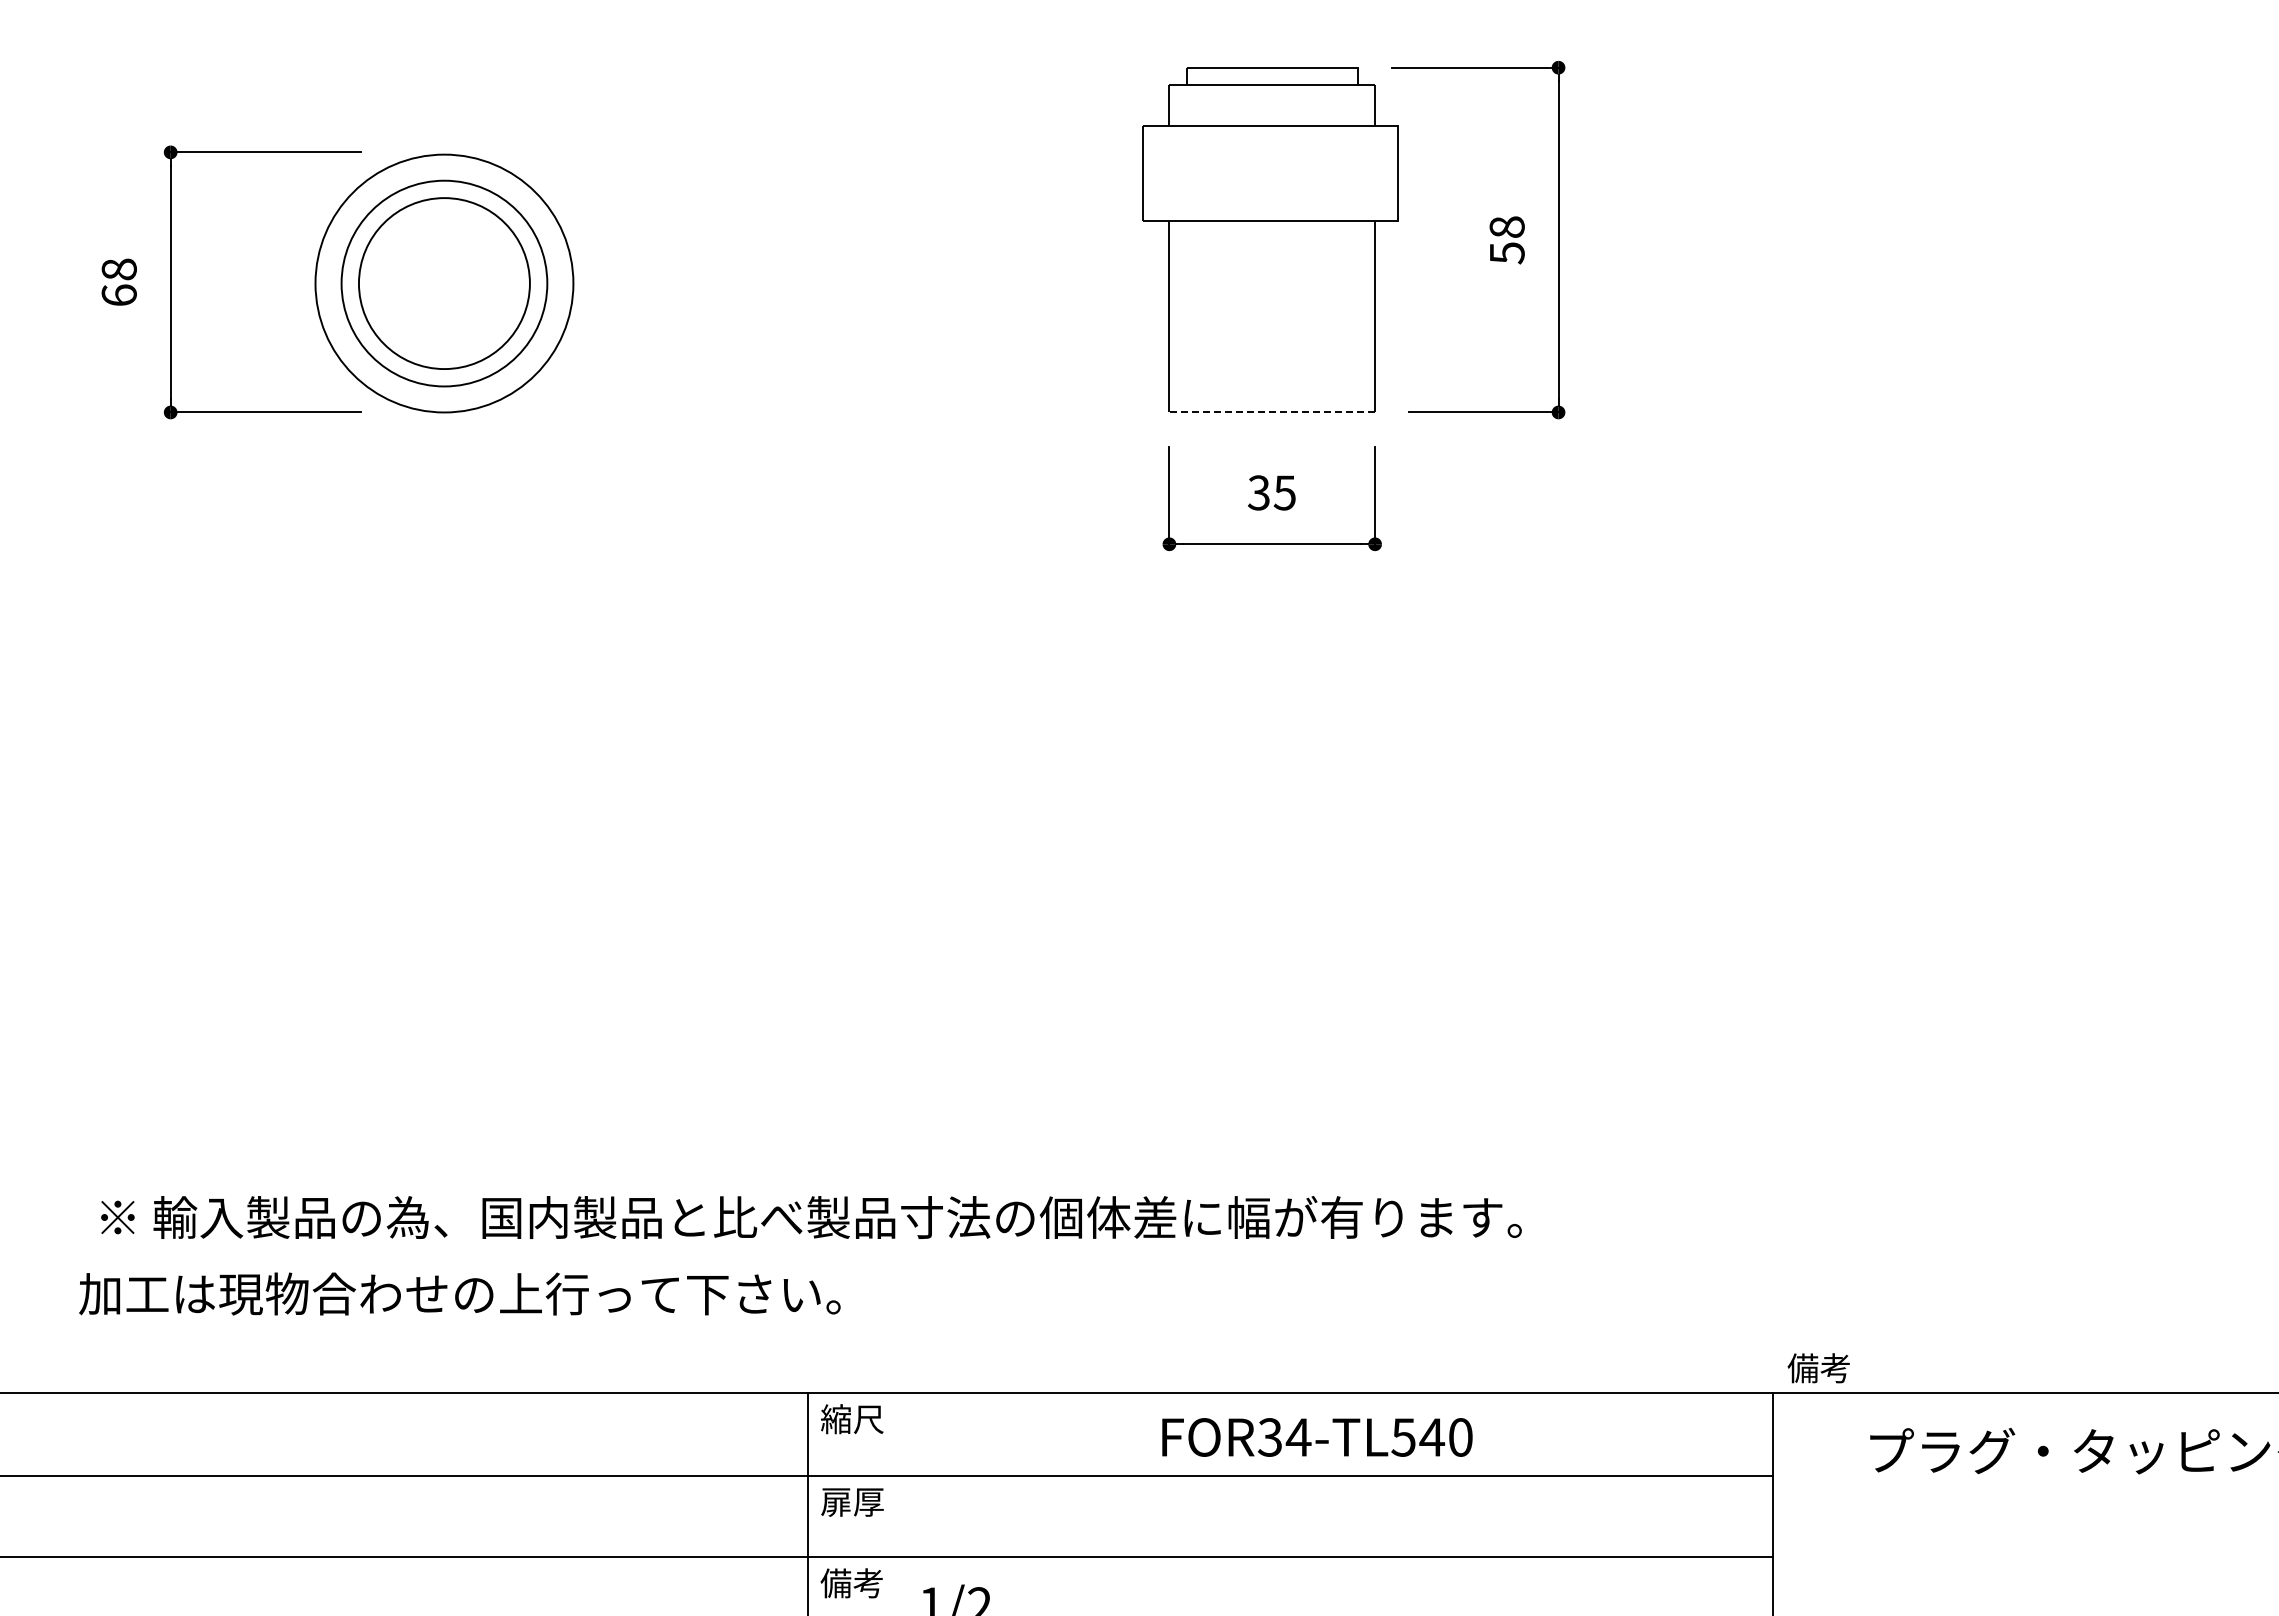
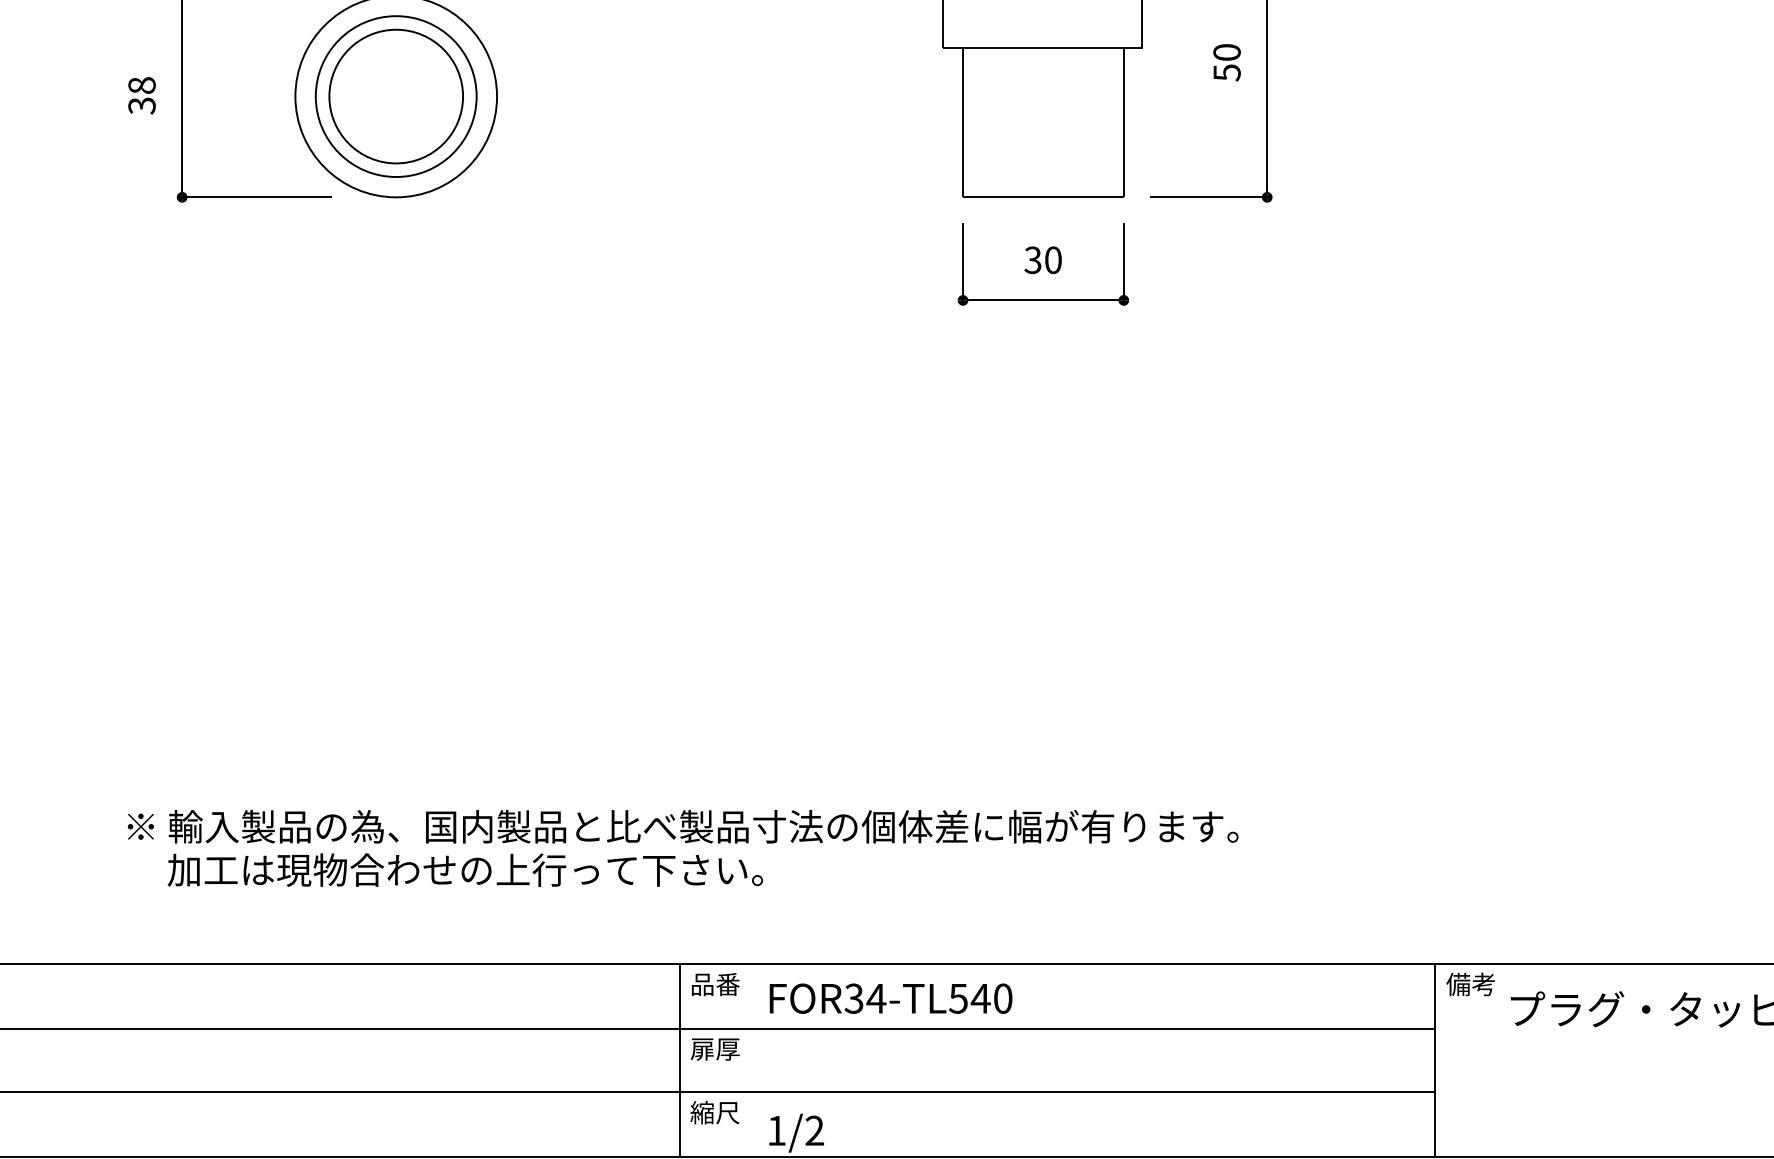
text: (1506, 226) -> (1226, 51), 58 -> 50
text: (118, 295) -> (141, 105), 68 -> 38
line: (1272, 412) -> (1043, 197), dashed -> solid
text: (1284, 492) -> (1052, 259), 35 -> 30
text: (459, 1293) -> (465, 869), moved
text: (1818, 1368) -> (1470, 984), moved
text: (852, 1419) -> (715, 984), 縮尺 -> 品番
text: (1317, 1437) -> (891, 998), moved
text: (851, 1583) -> (714, 1112), 備考 -> 縮尺

